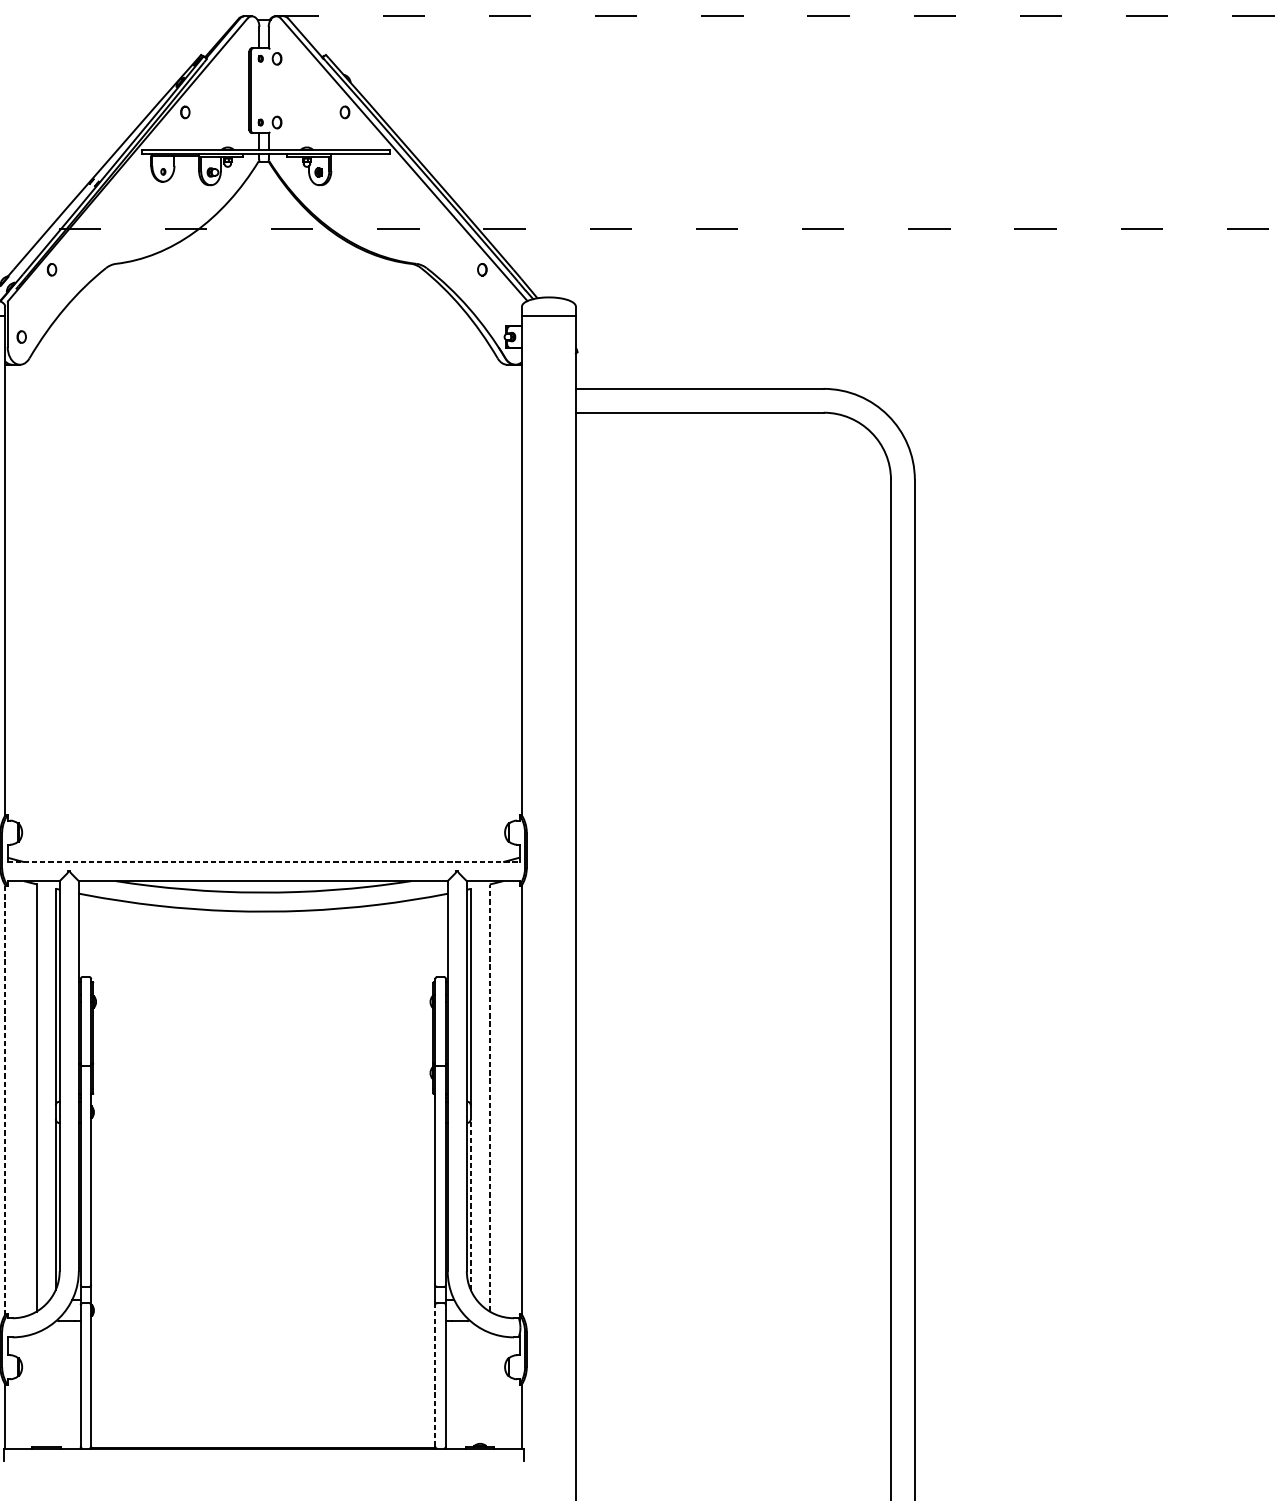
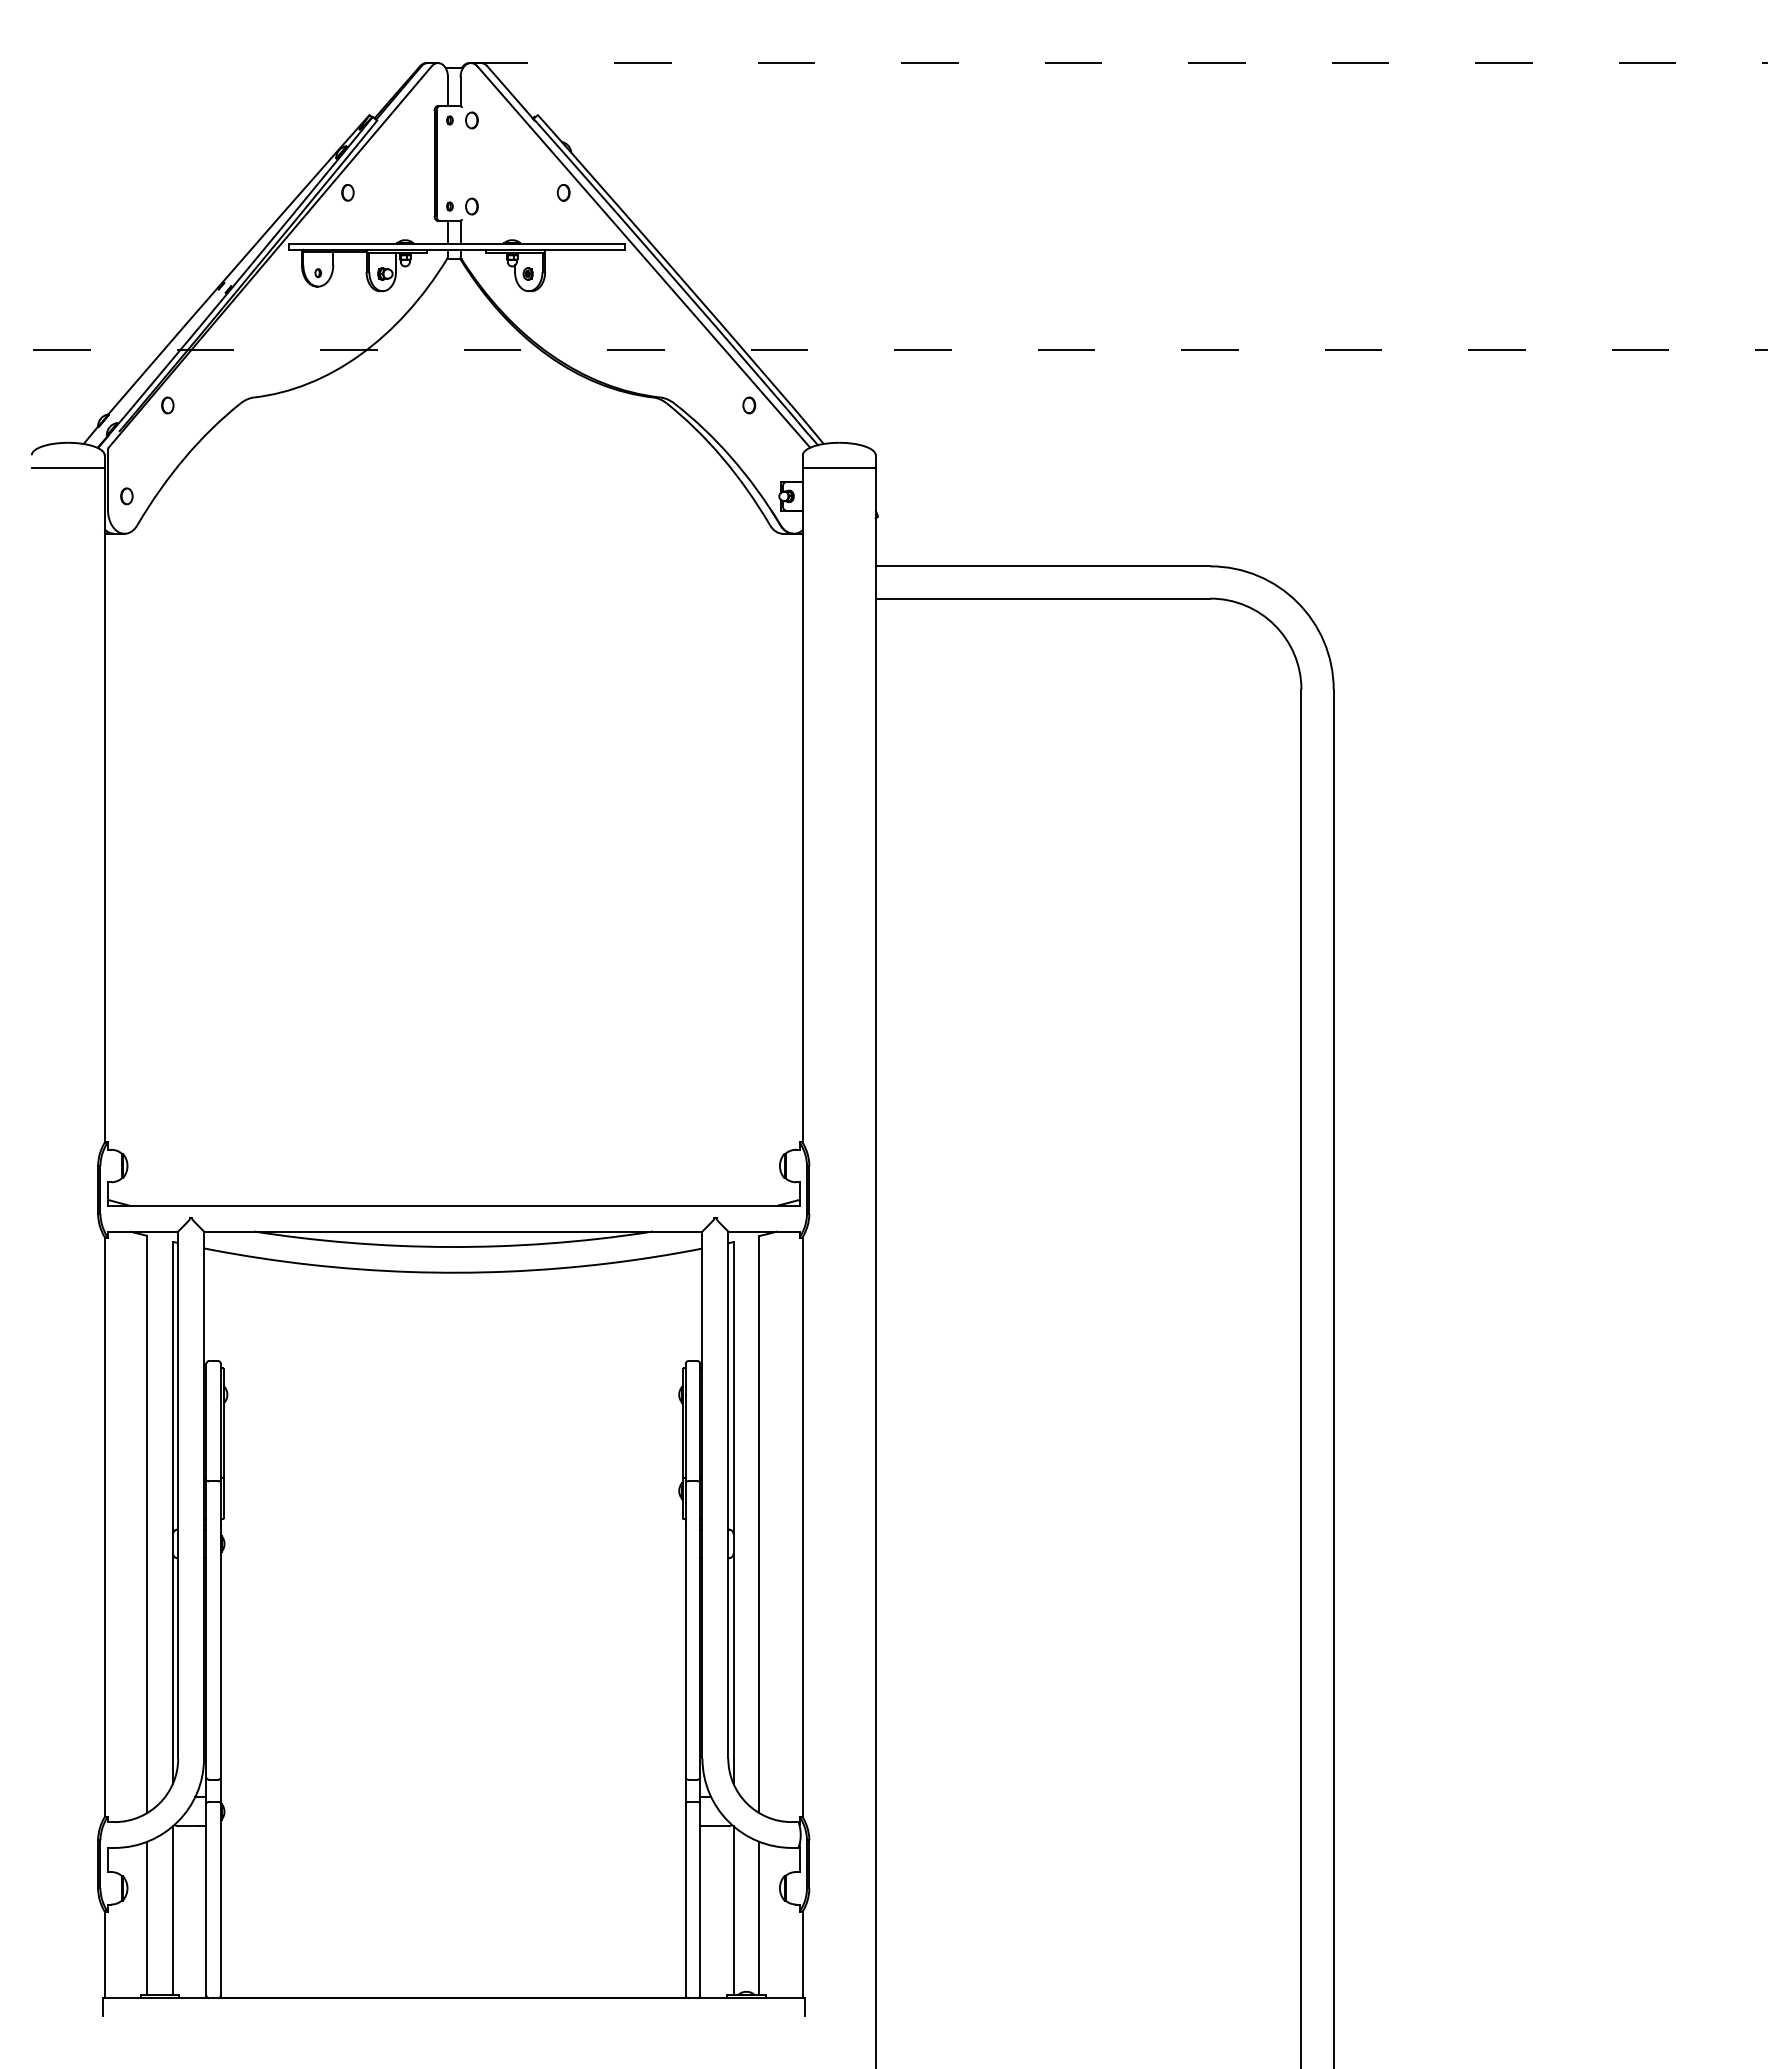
line: (263, 861) -> (453, 1205), dashed -> solid
line: (489, 1097) -> (759, 1524), dashed -> solid
line: (5, 1099) -> (104, 1526), dashed -> solid
line: (470, 1204) -> (733, 1668), dashed -> solid
line: (435, 1375) -> (685, 1899), dashed -> solid
line: (56, 1383) -> (173, 1910), added
line: (470, 1383) -> (733, 1910), added
line: (36, 1389) -> (147, 1918), added
line: (489, 1389) -> (759, 1918), added

